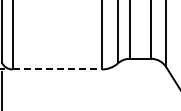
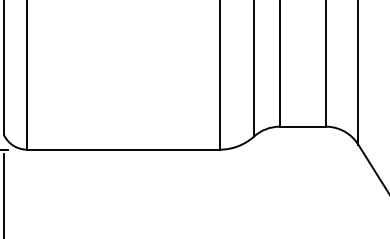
line: (57, 69) -> (123, 149), dashed -> solid

